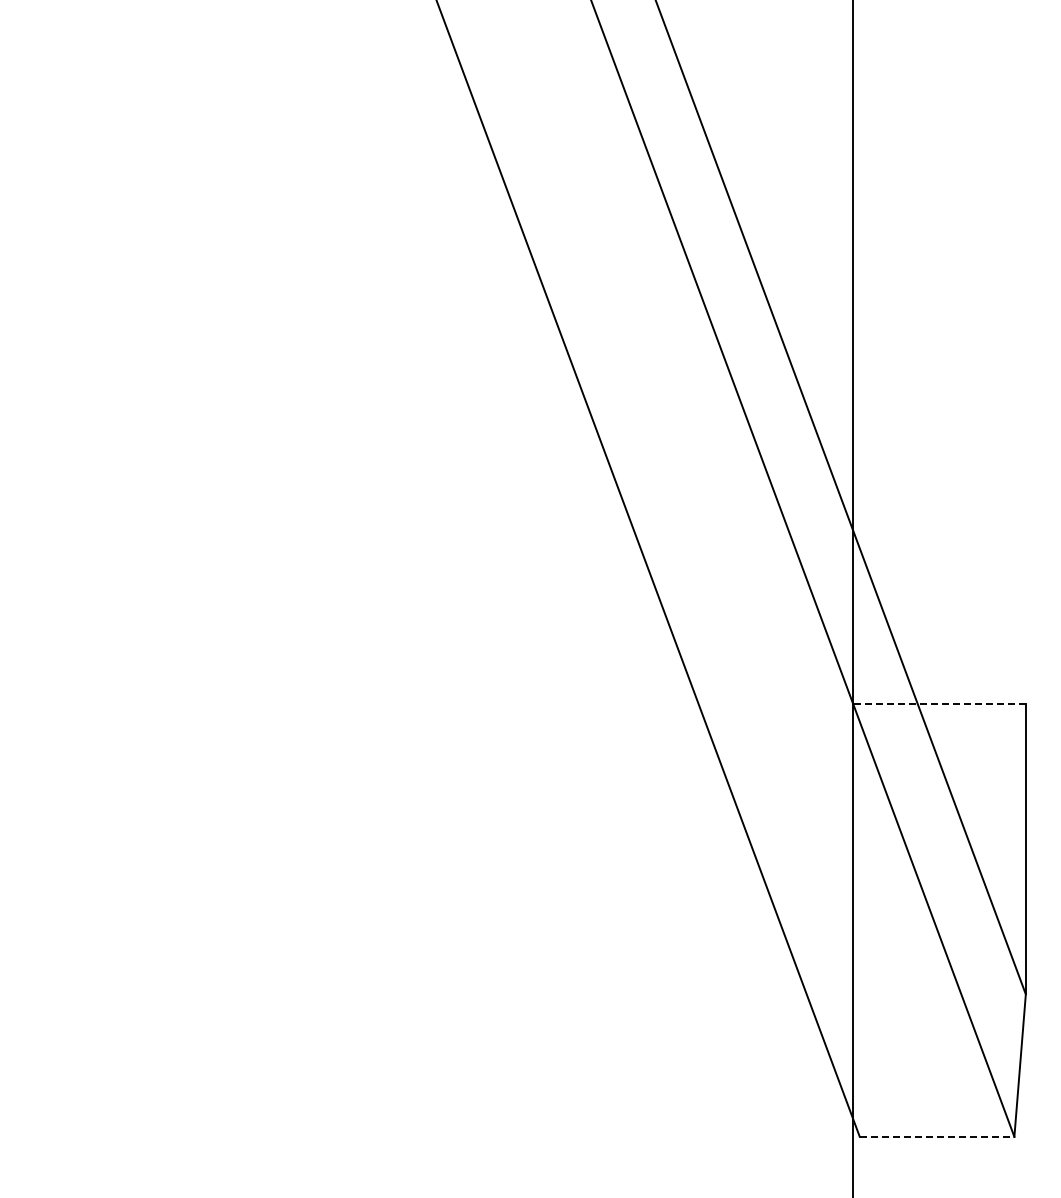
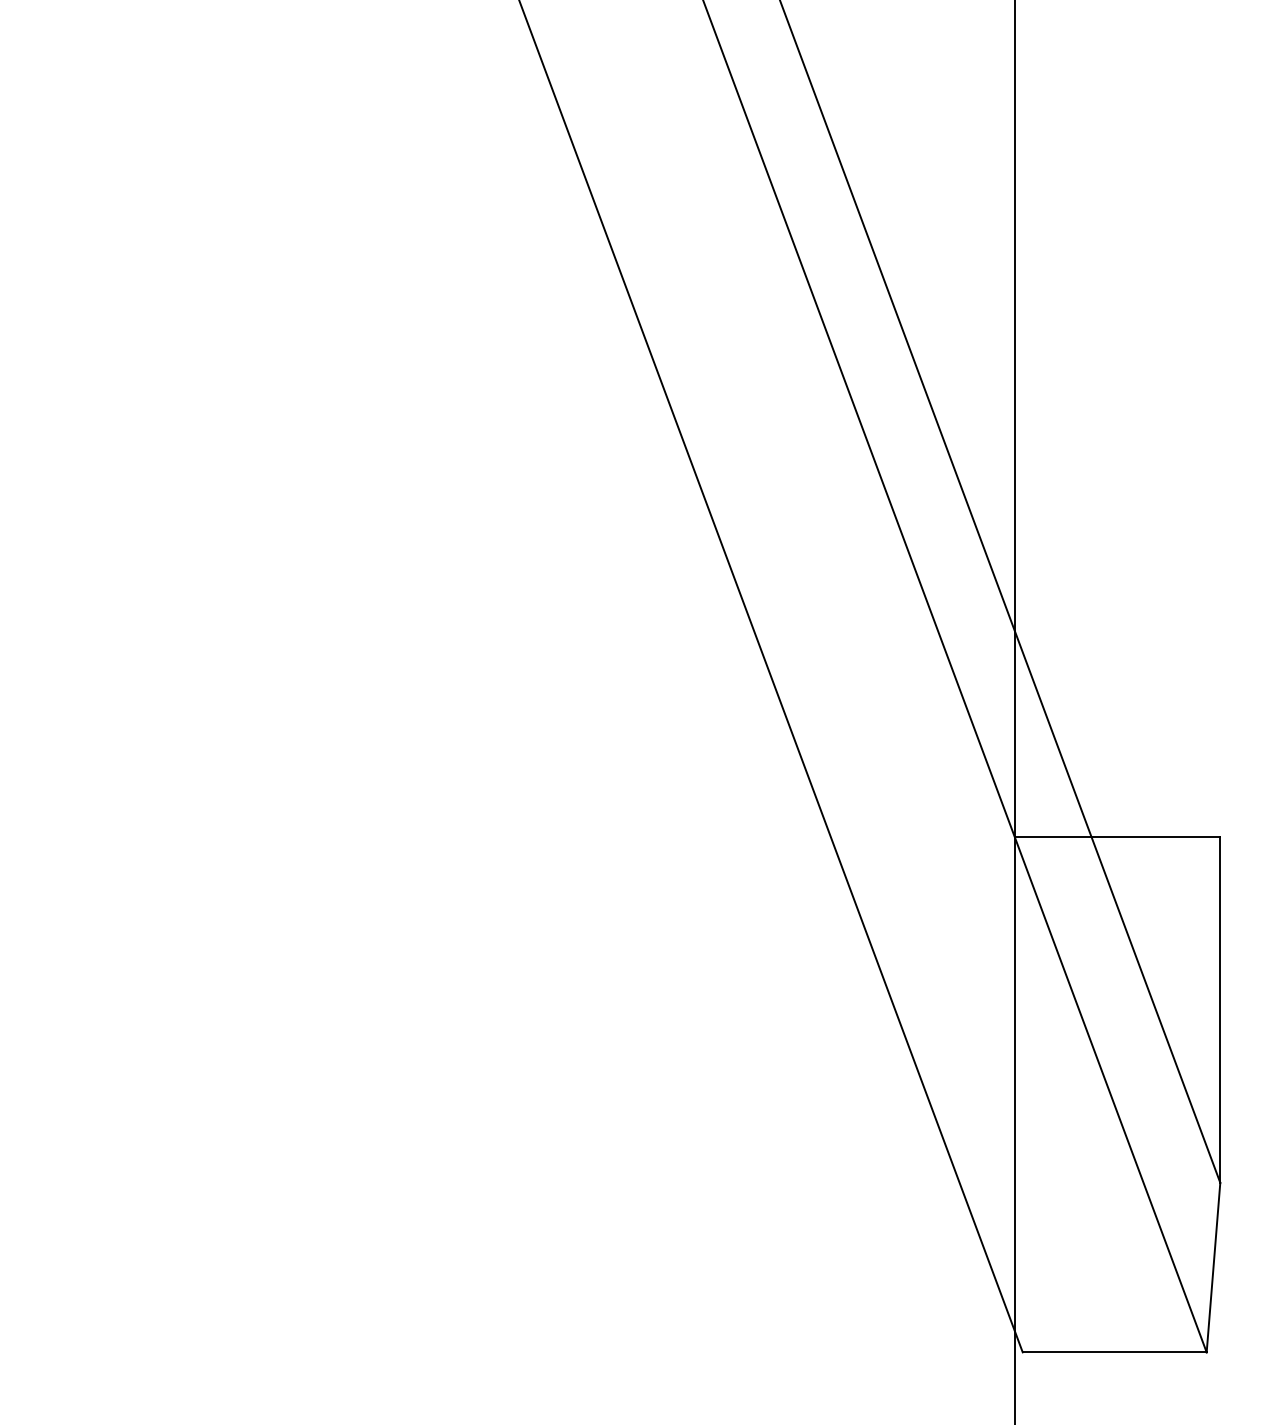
line: (938, 703) -> (1116, 836), dashed -> solid
line: (937, 1136) -> (1115, 1351), dashed -> solid

